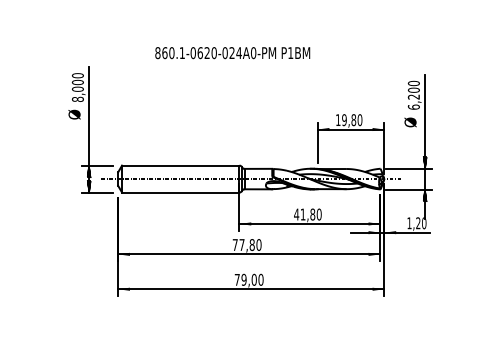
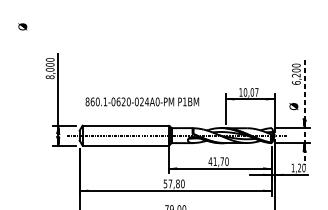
text: (232, 53) -> (142, 102), moved
text: (74, 114) -> (22, 26), moved
text: (352, 120) -> (251, 92), 19,80 -> 10,07
text: (410, 122) -> (293, 106), moved
line: (425, 147) -> (304, 112), solid -> dashed
text: (312, 214) -> (222, 161), 41,80 -> 41,70
text: (234, 245) -> (164, 184), 77,80 -> 57,80

